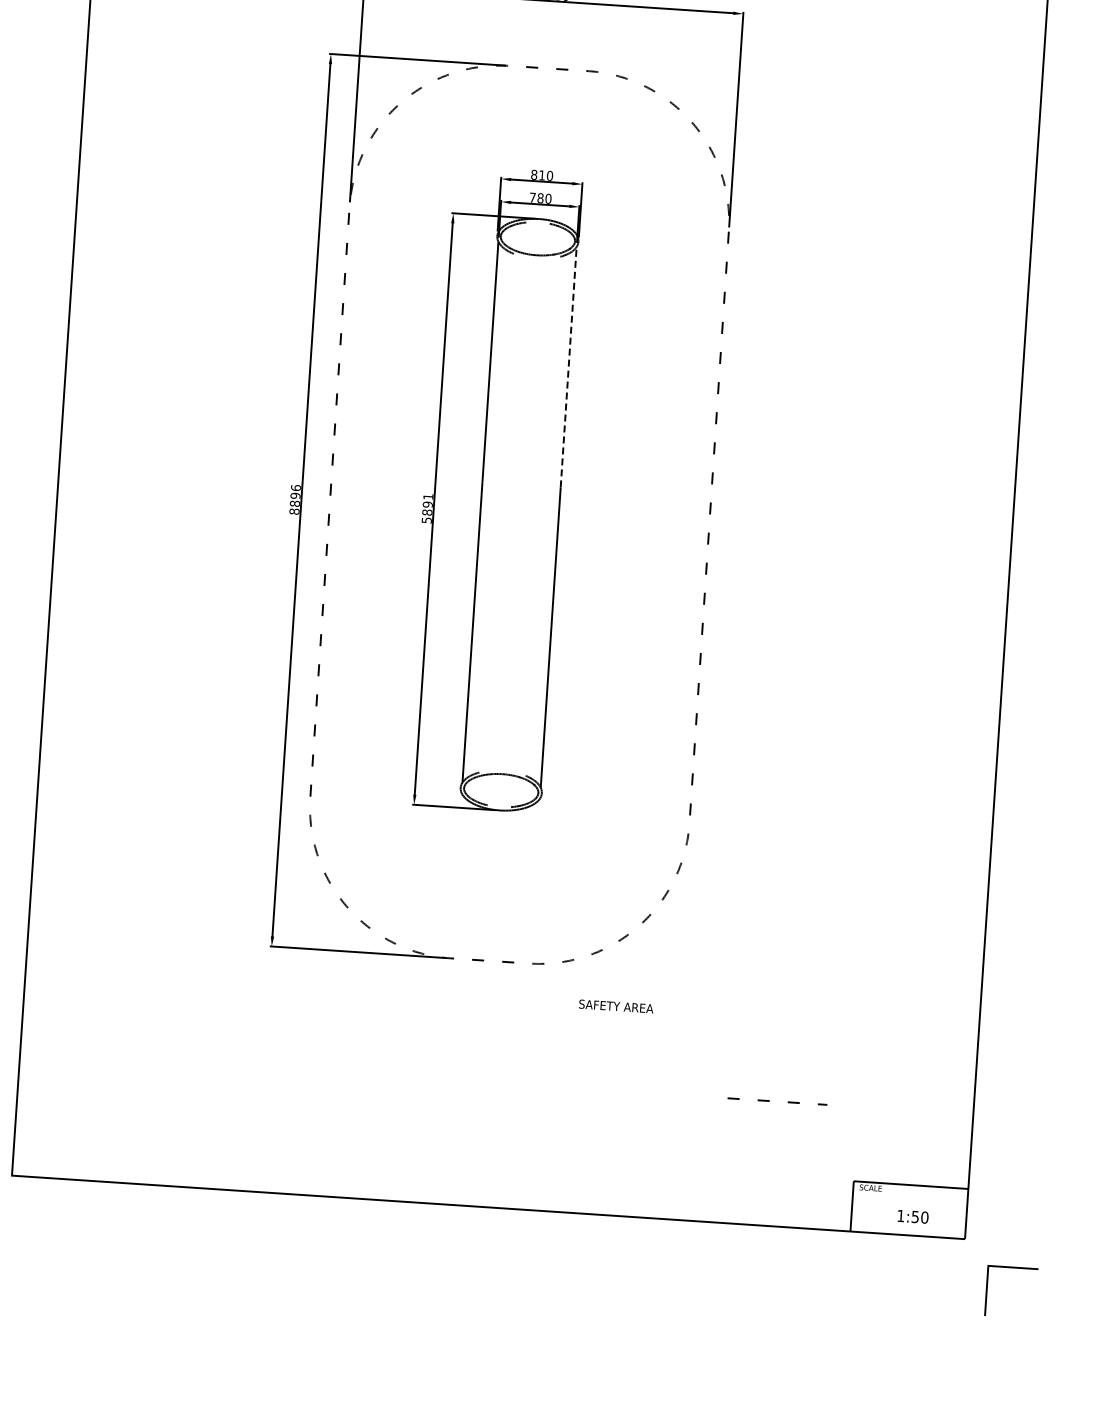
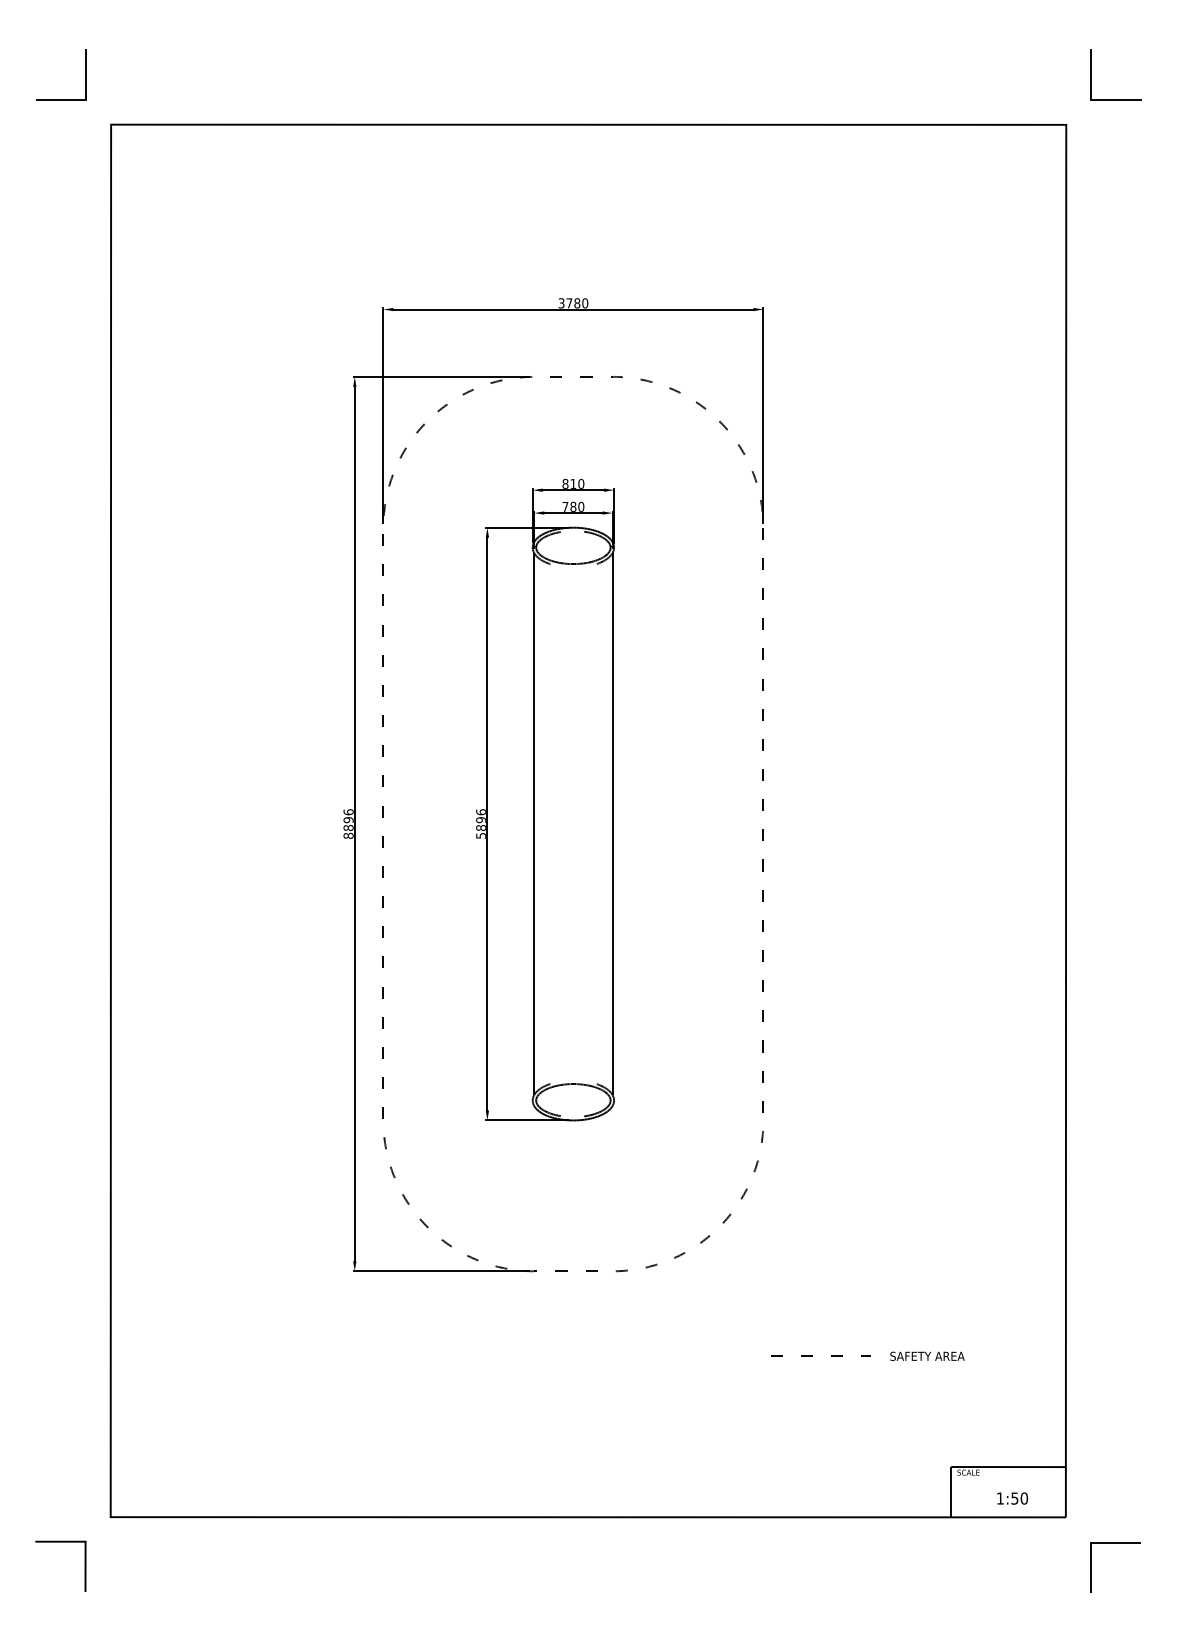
line: (568, 367) -> (612, 673), dashed -> solid
text: (427, 497) -> (480, 812), 5891 -> 5896
text: (616, 1005) -> (927, 1355), moved
line: (769, 1101) -> (812, 1355), moved

